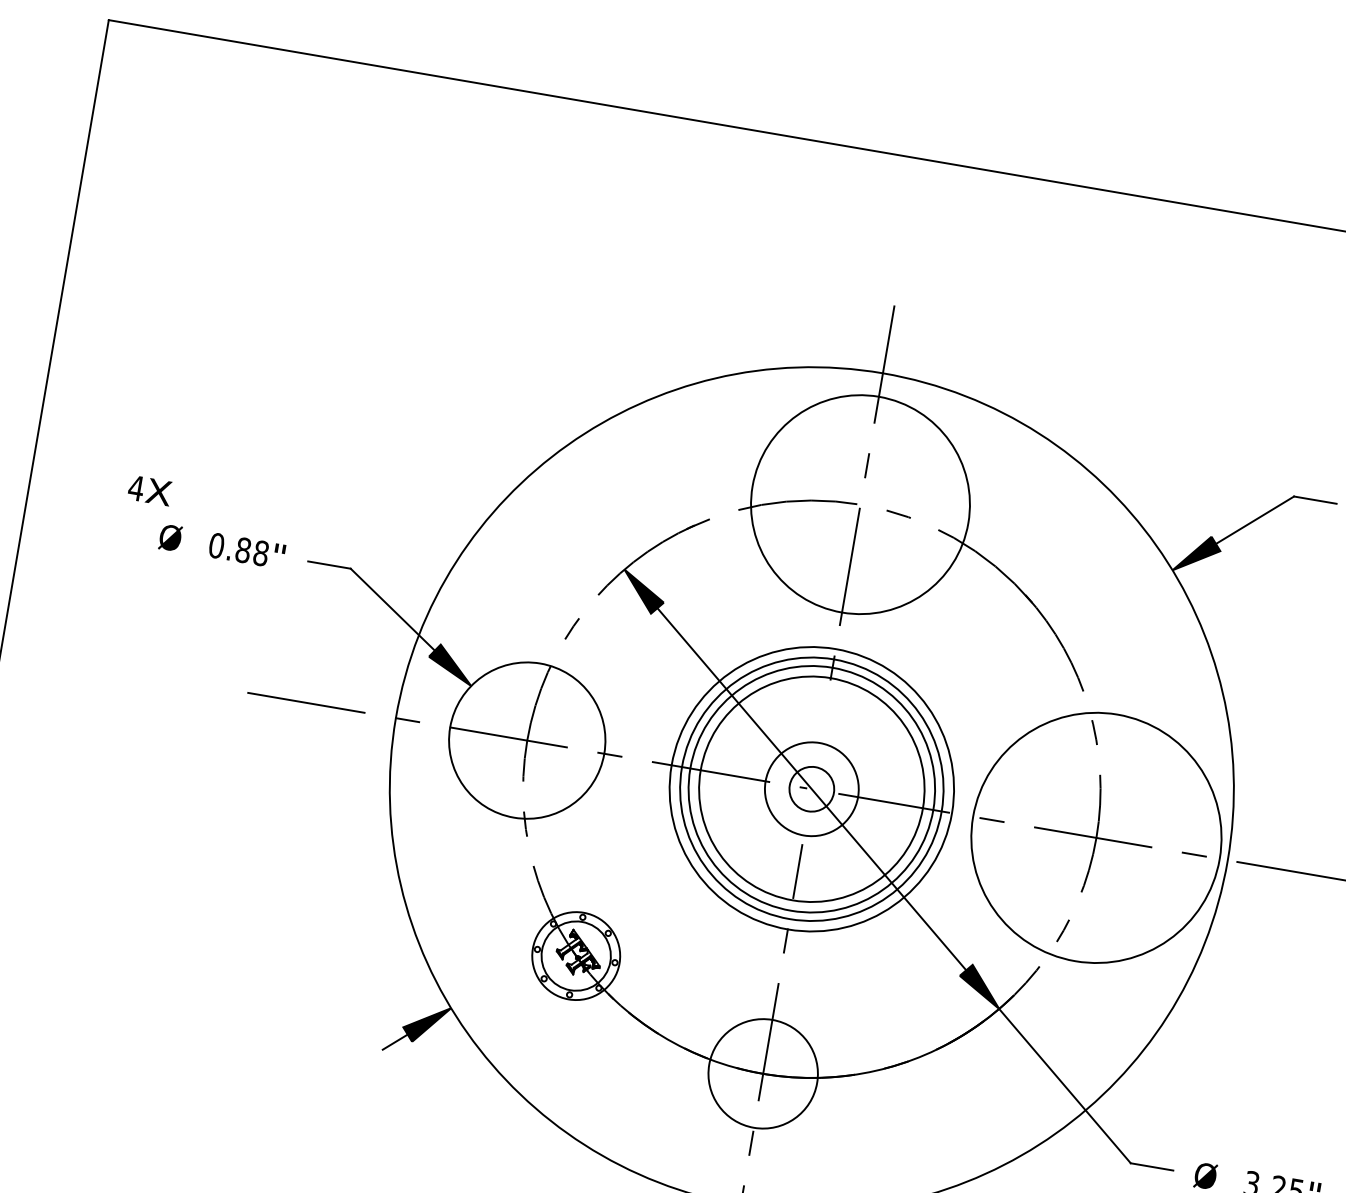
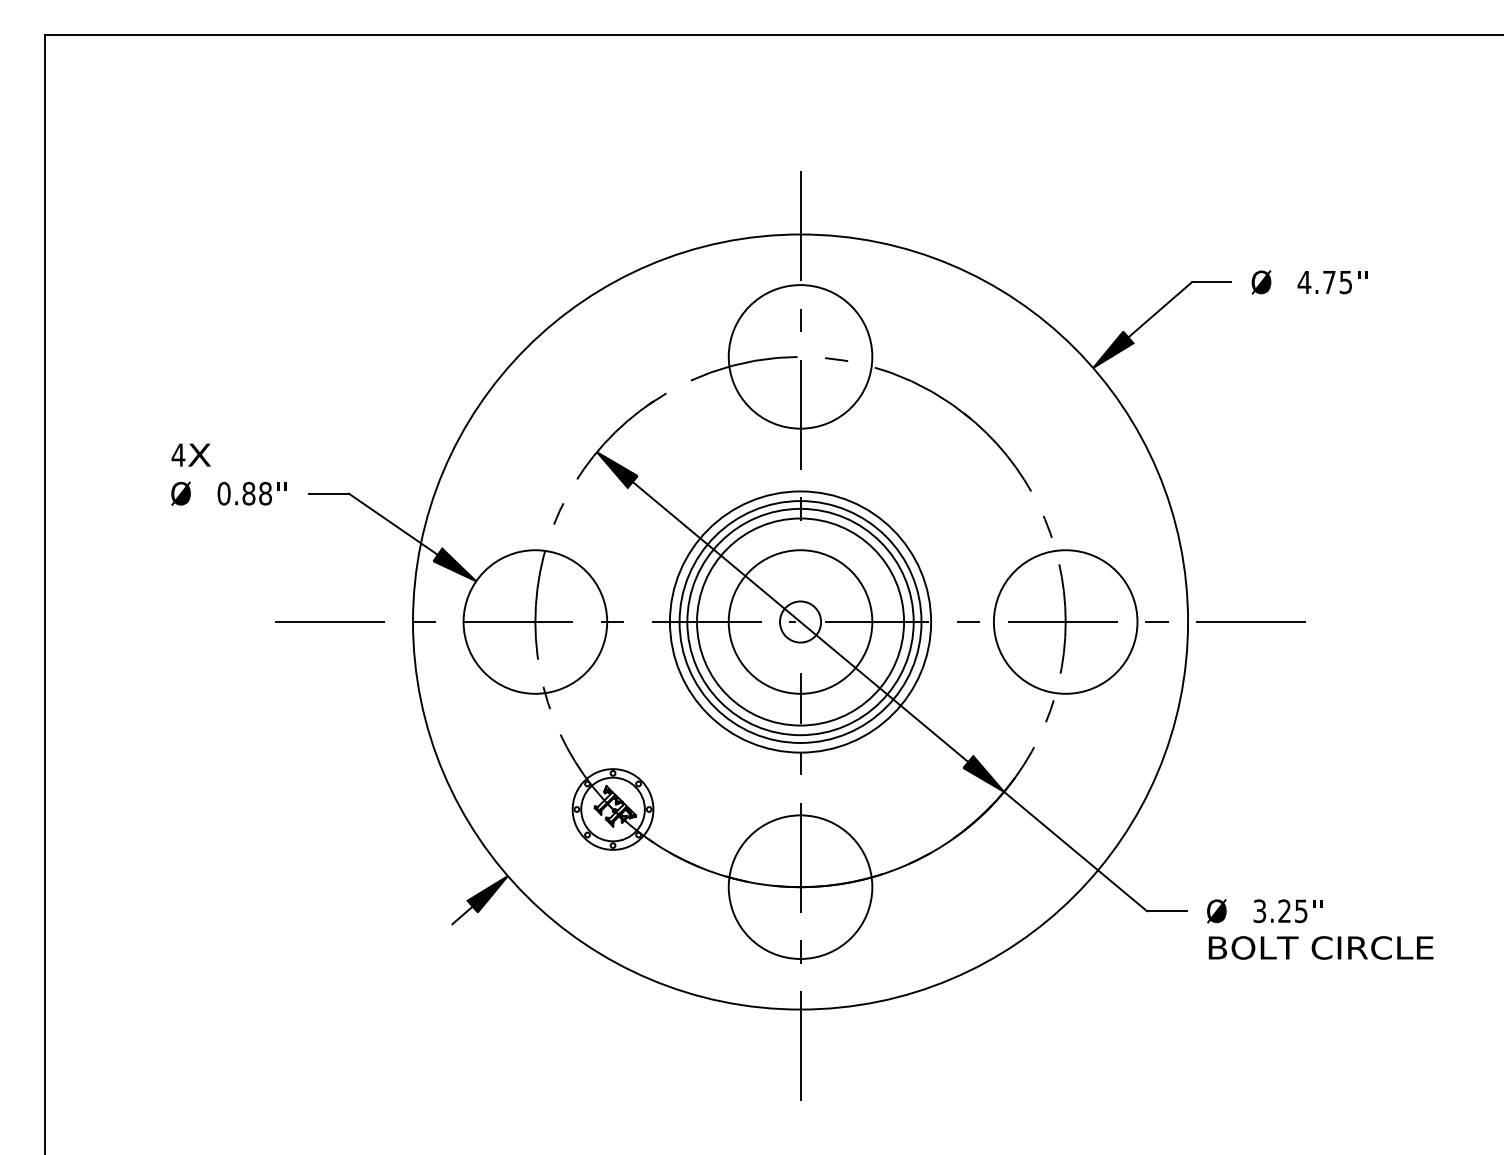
text: (149, 489) -> (190, 454), moved
circle: (860, 504) -> (800, 356), size x0.71
circle: (811, 788) -> (800, 621), size x1.67
circle: (1096, 837) -> (1065, 621), size x0.62
circle: (763, 1073) -> (800, 886), size x1.43

